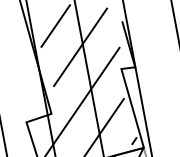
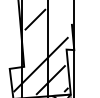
line: (80, 46) -> (46, 33), removed

